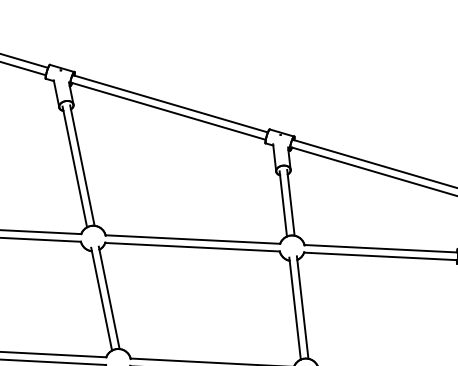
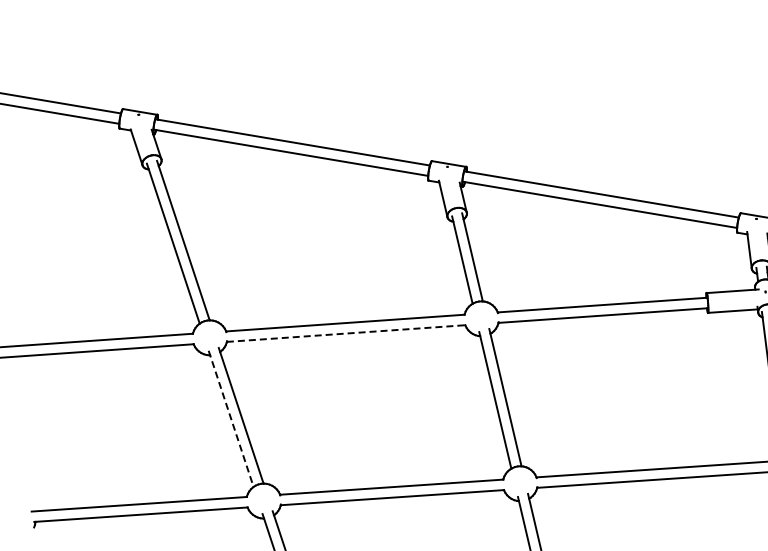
line: (192, 247) -> (346, 333), solid -> dashed
line: (101, 298) -> (231, 418), solid -> dashed

